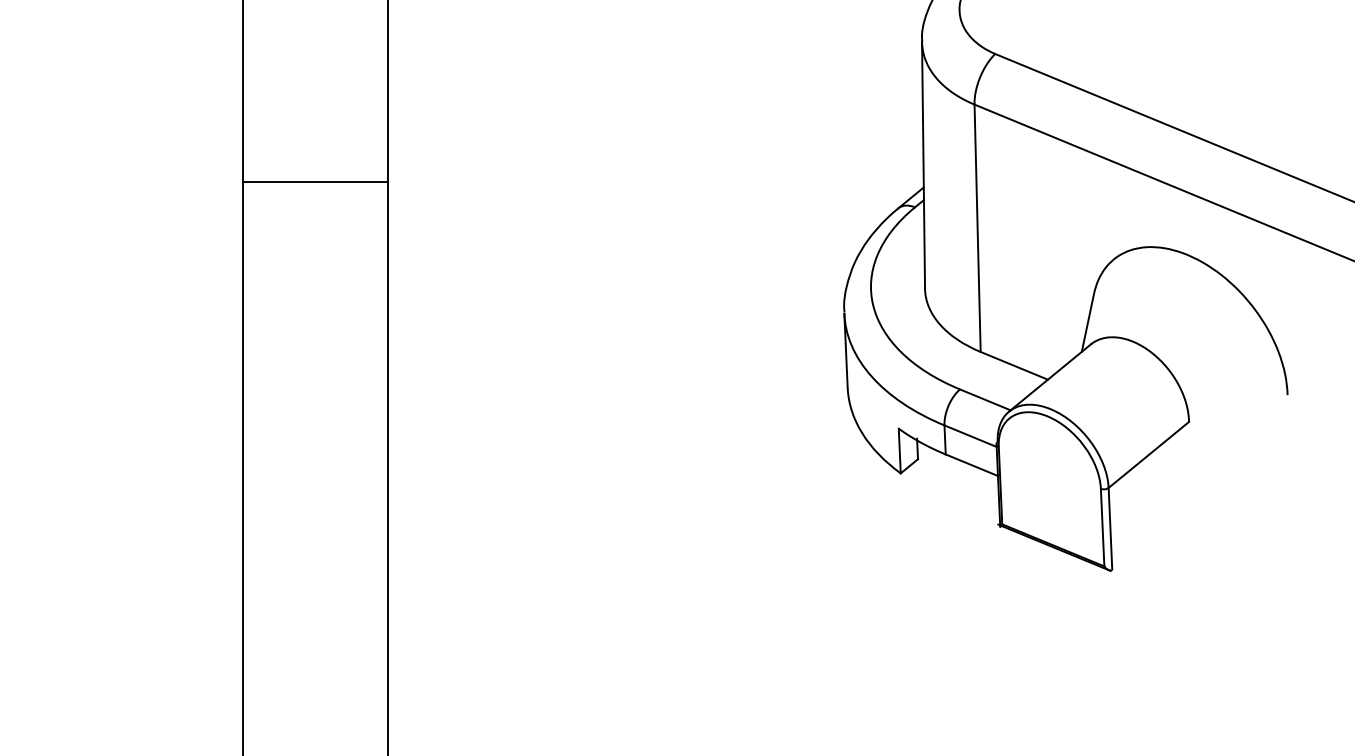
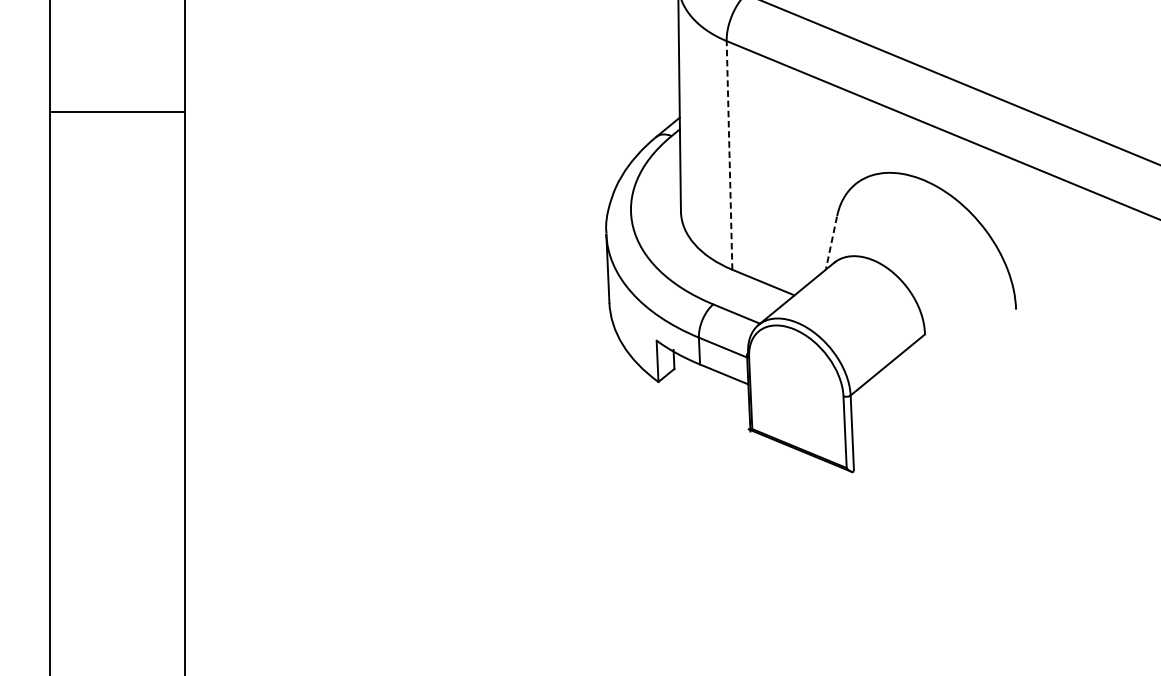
line: (977, 228) -> (729, 155), solid -> dashed
line: (1087, 323) -> (831, 243), solid -> dashed

